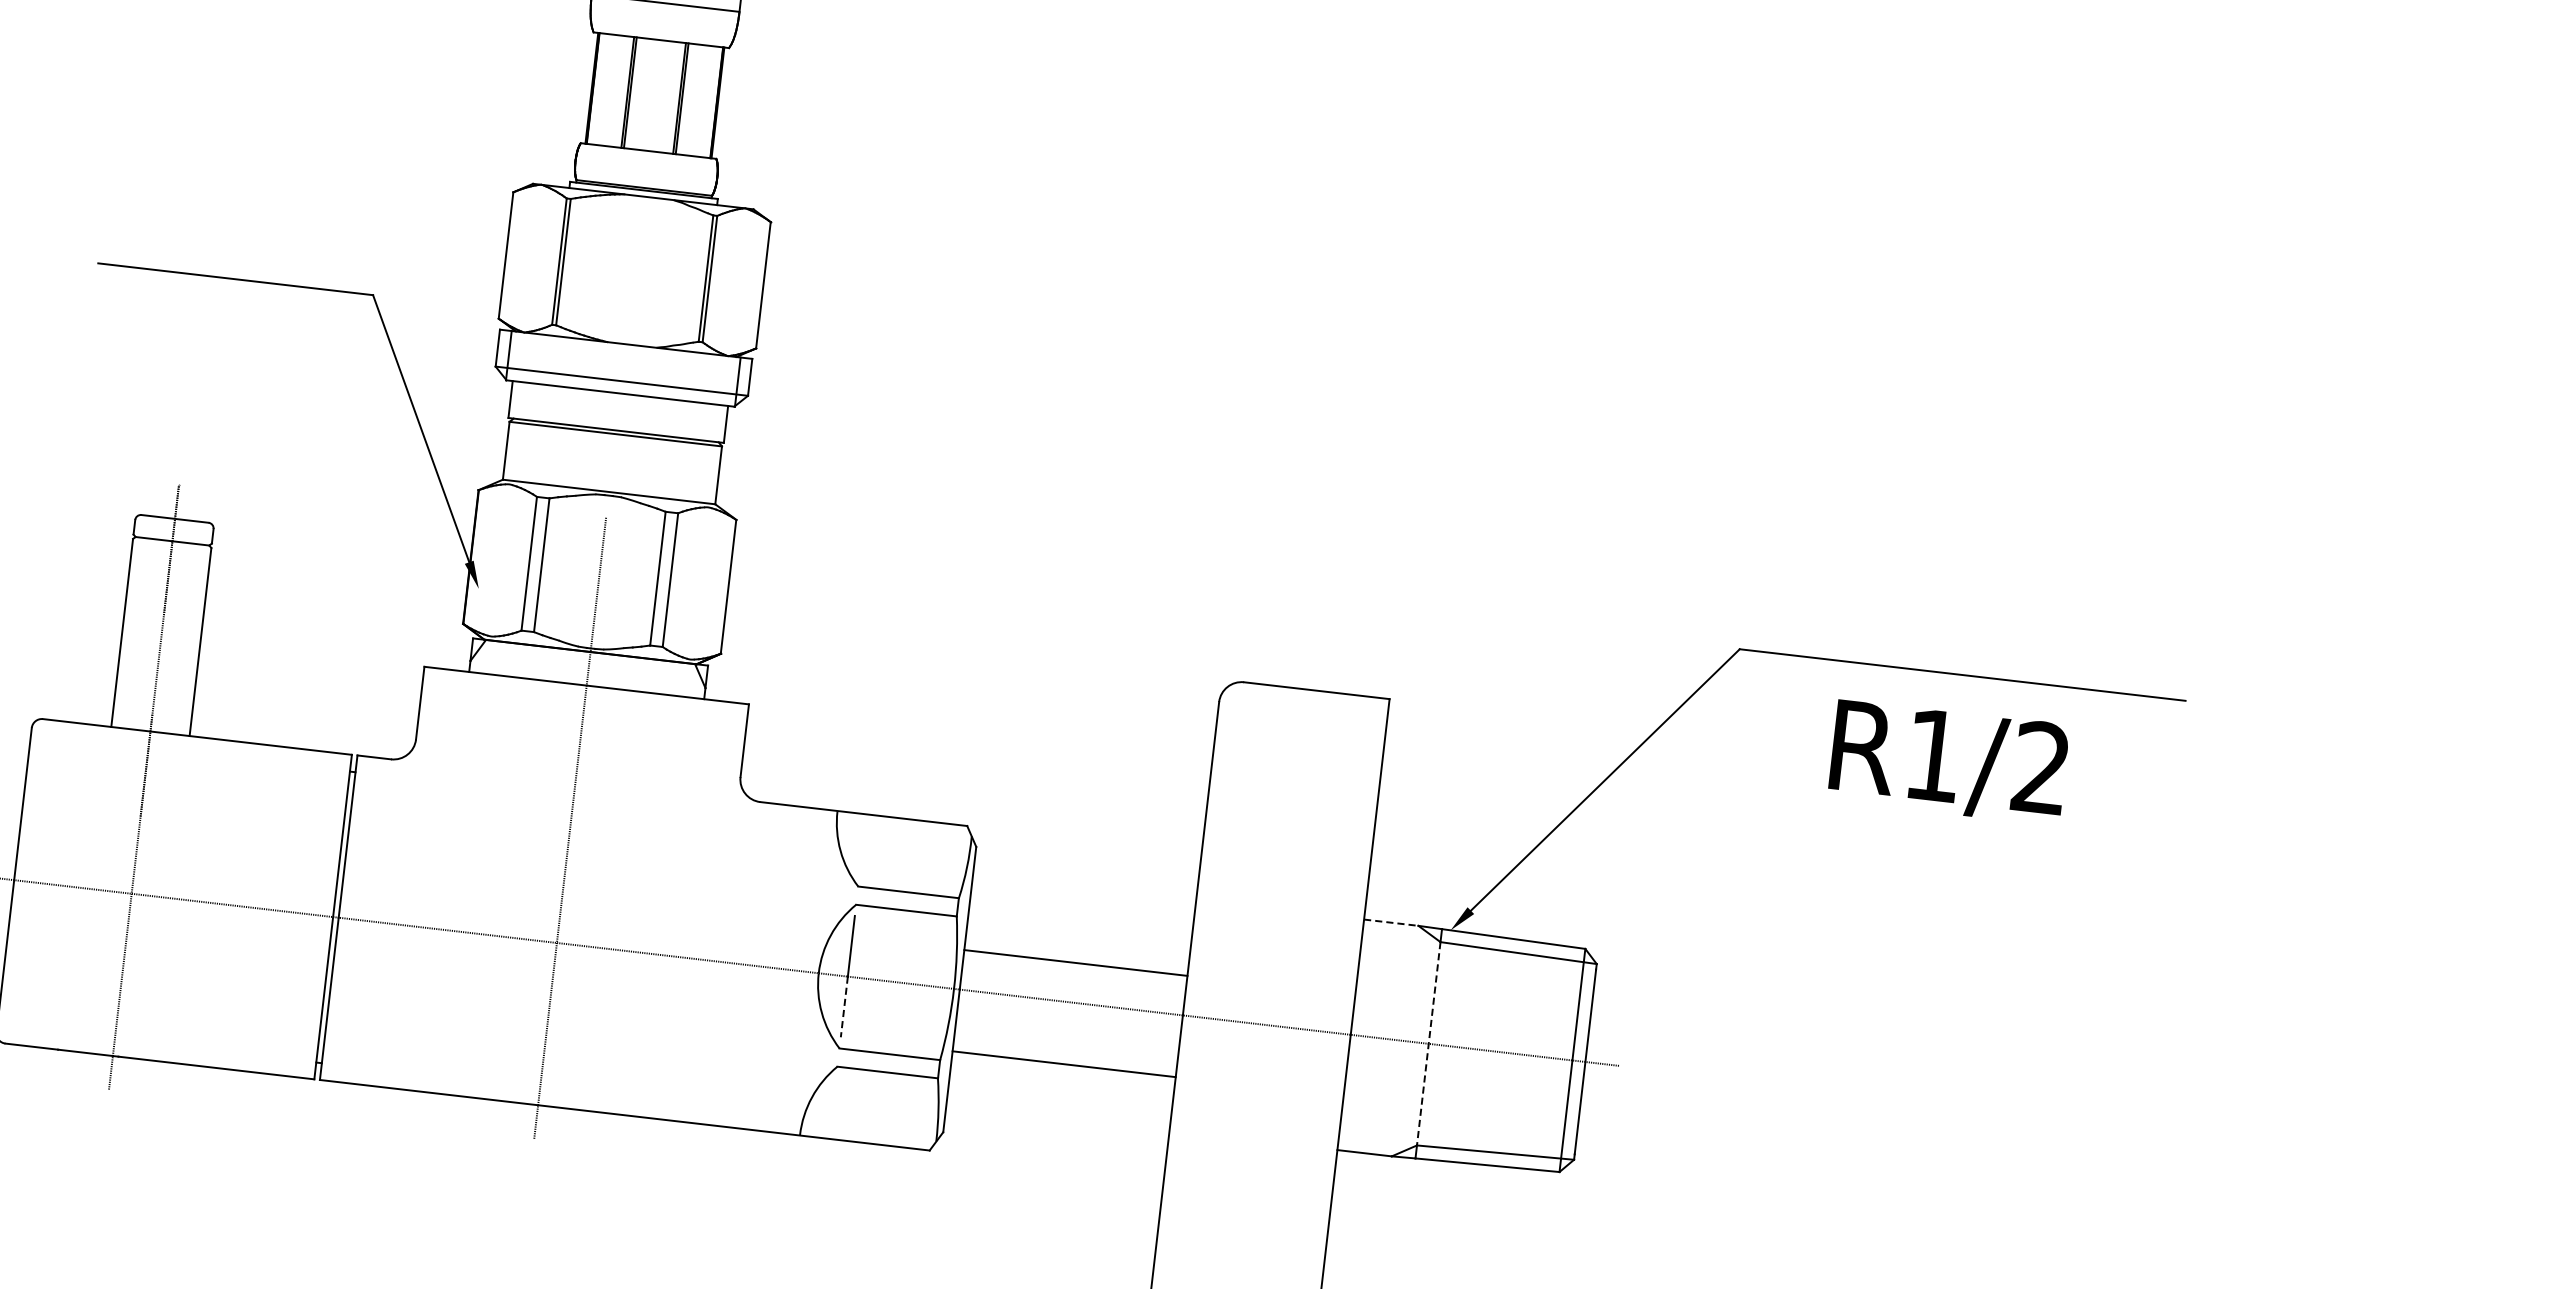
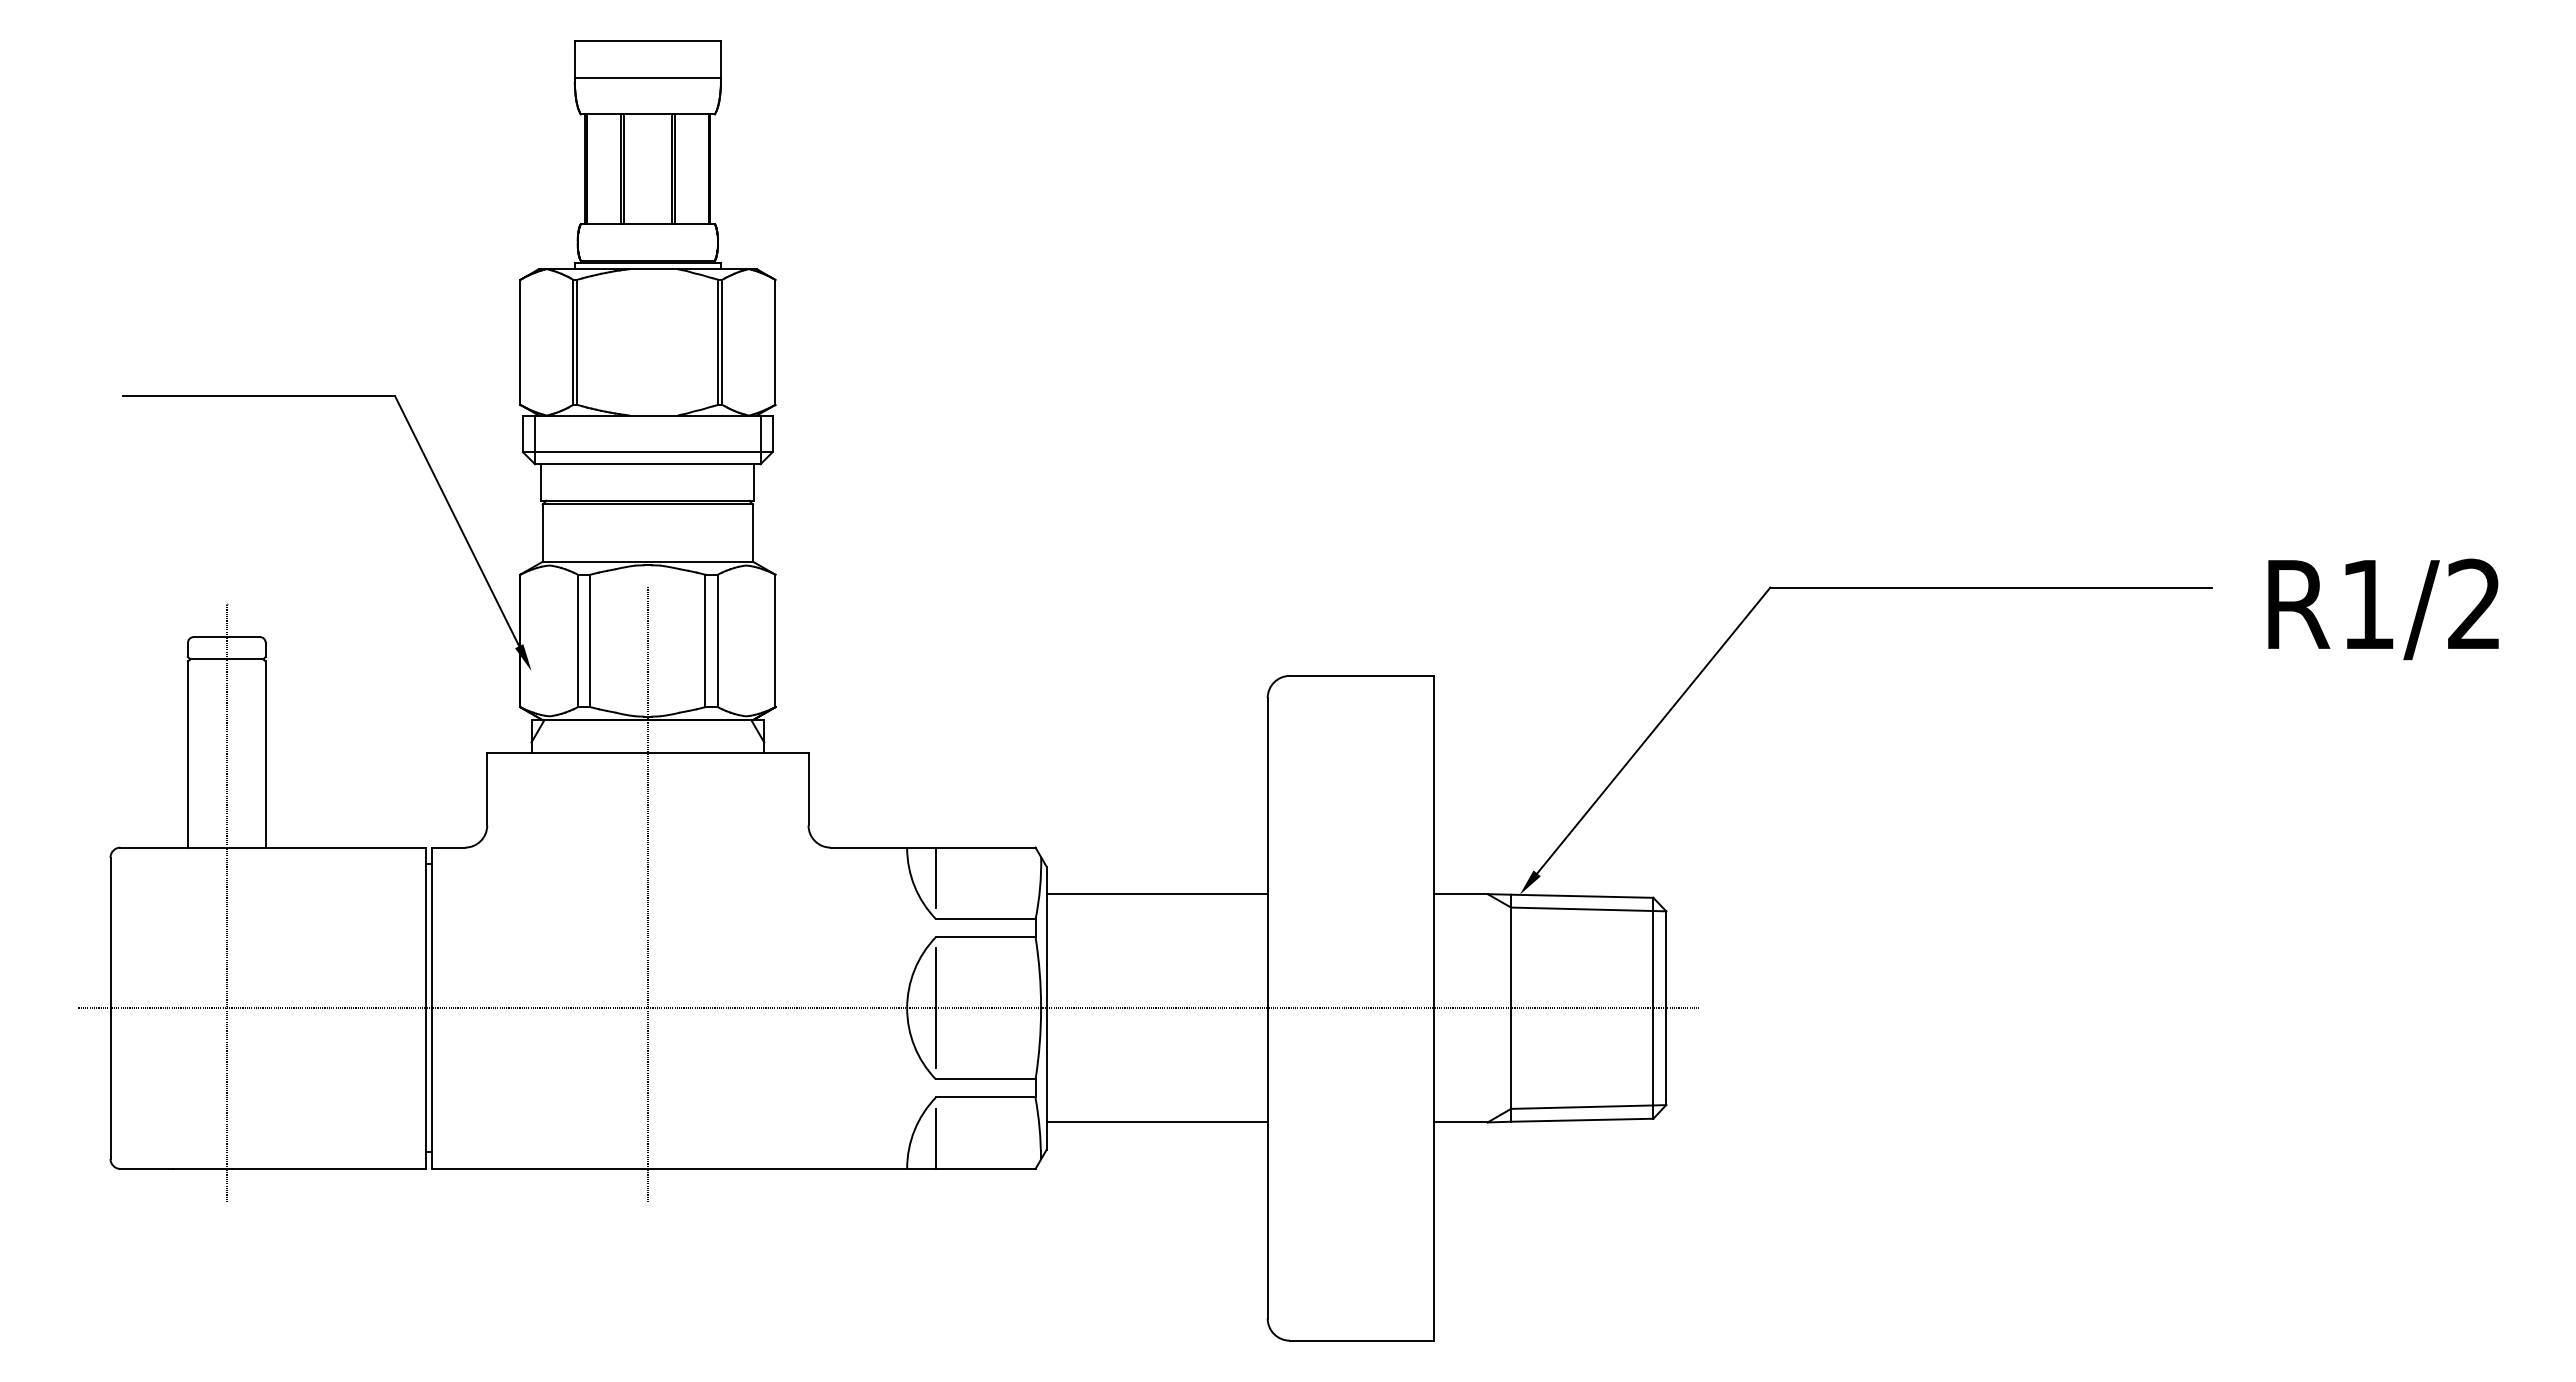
text: (1948, 762) -> (2383, 609), moved
line: (862, 844) -> (935, 877), added
line: (1390, 923) -> (1460, 894), dashed -> solid
line: (1075, 963) -> (1156, 894), moved
line: (843, 1007) -> (935, 1038), dashed -> solid
line: (1429, 1044) -> (1511, 1008), dashed -> solid
line: (1063, 1064) -> (1156, 1122), moved
line: (832, 1108) -> (935, 1138), added

